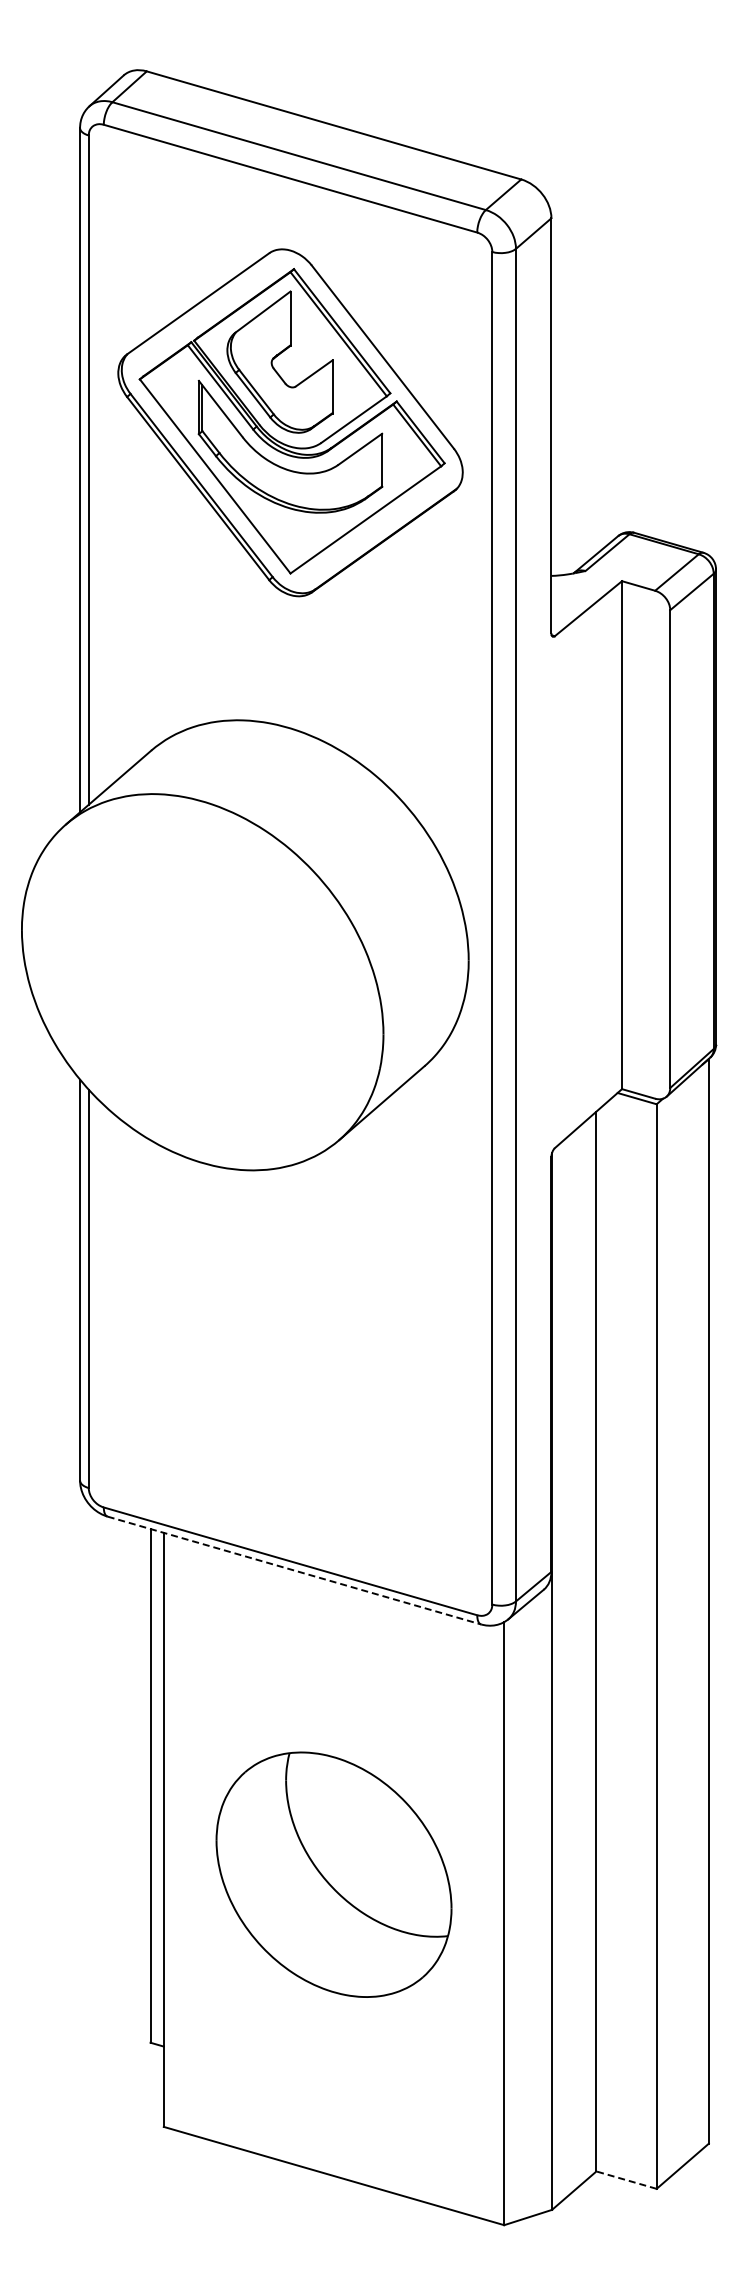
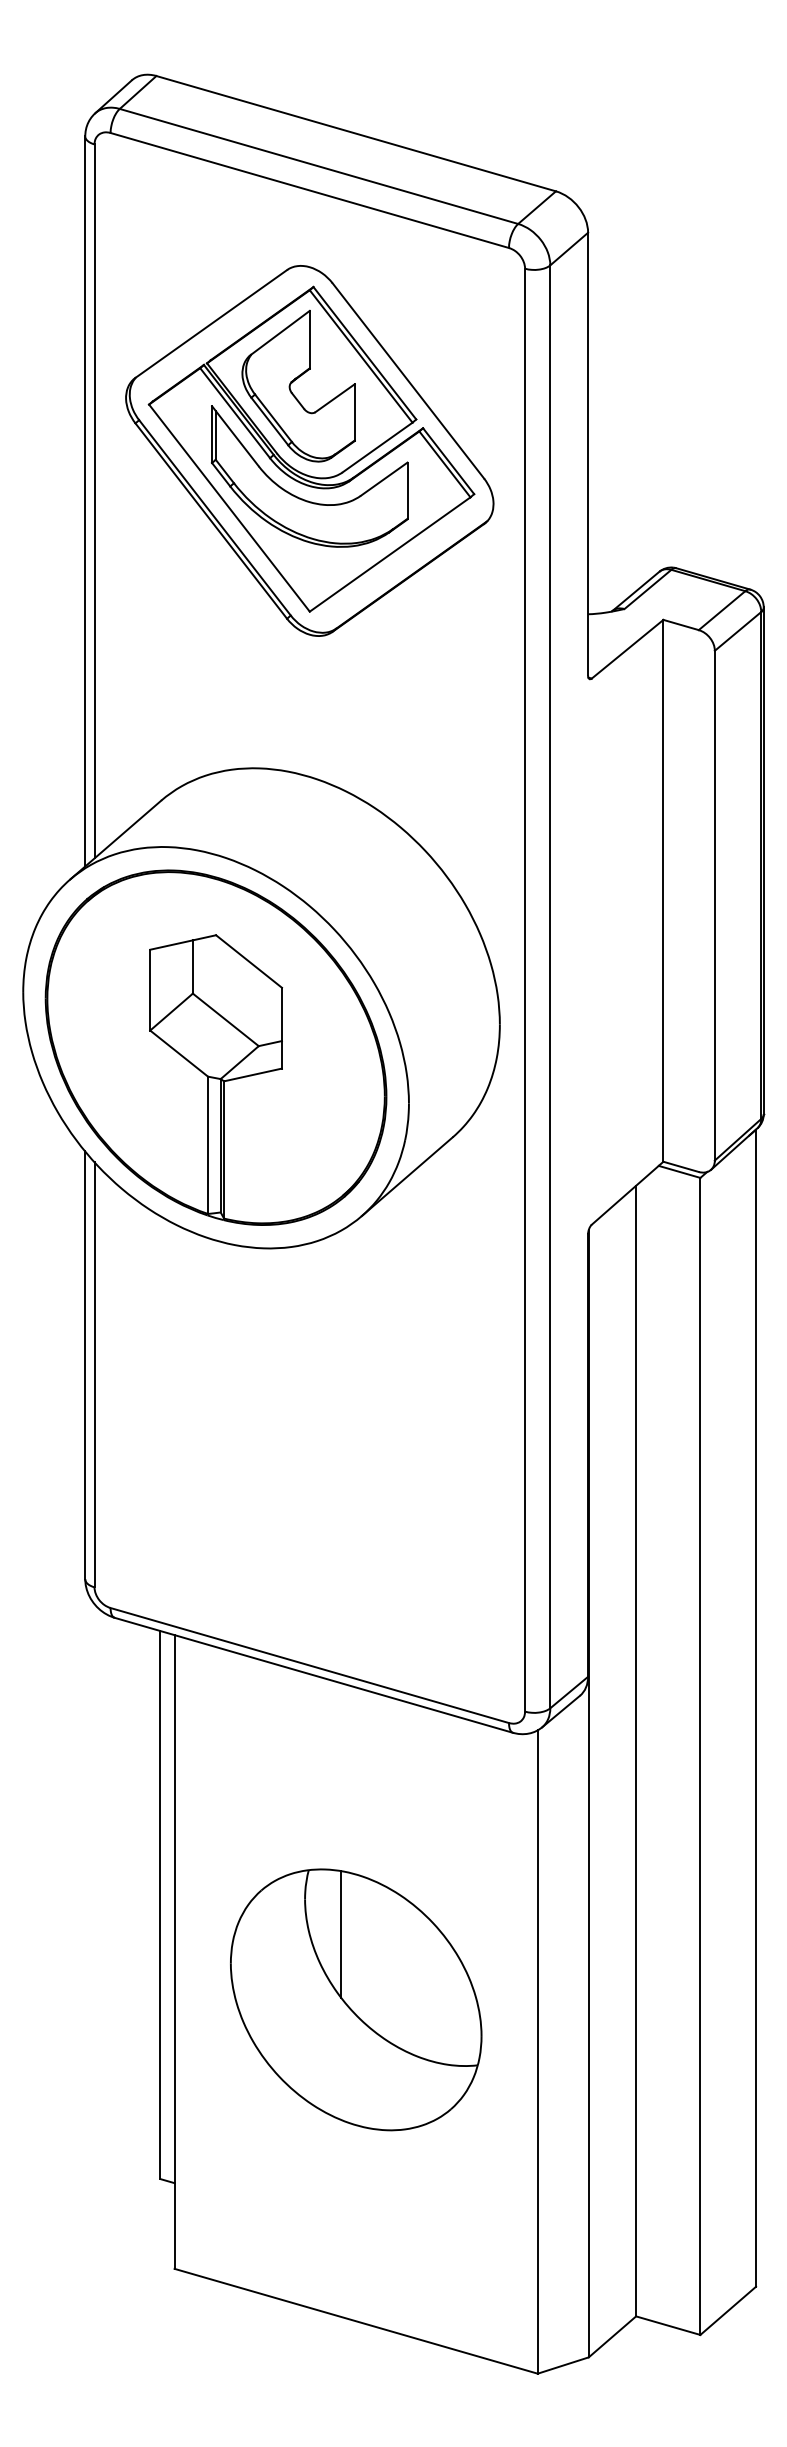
part: (202, 982) -> (215, 1048), added
line: (294, 1570) -> (314, 1675), dashed -> solid
line: (320, 1813) -> (341, 1934), added
line: (626, 2180) -> (668, 2326), dashed -> solid

